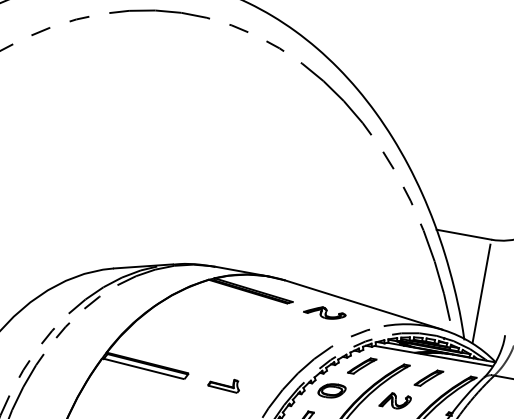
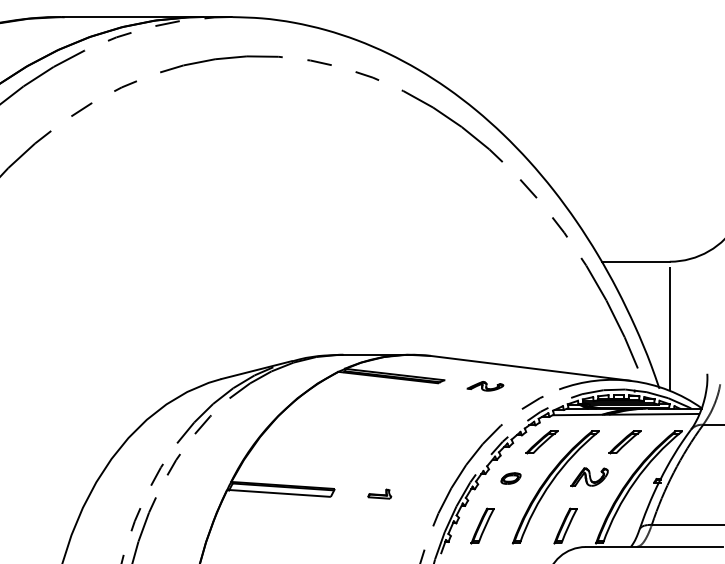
part: (324, 313) -> (485, 386), size x0.7
part: (224, 383) -> (379, 493), size x0.6
part: (331, 390) -> (510, 478), size x0.6

